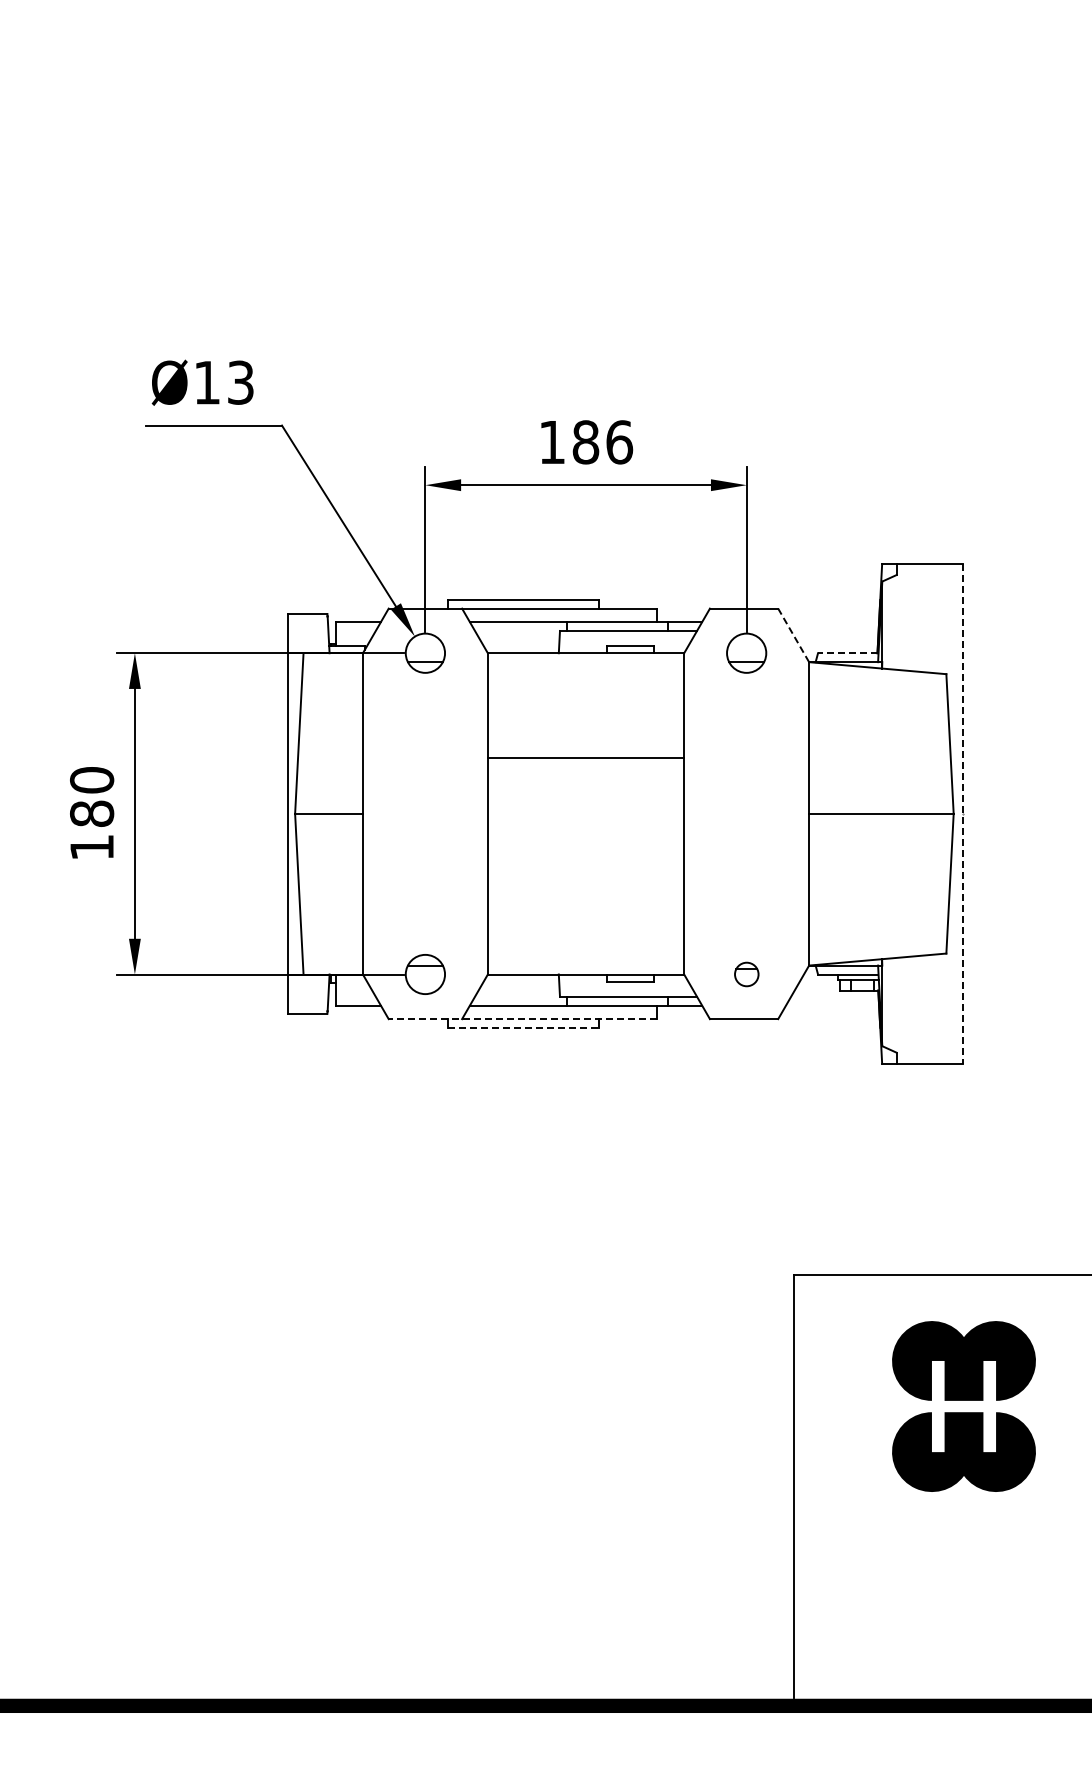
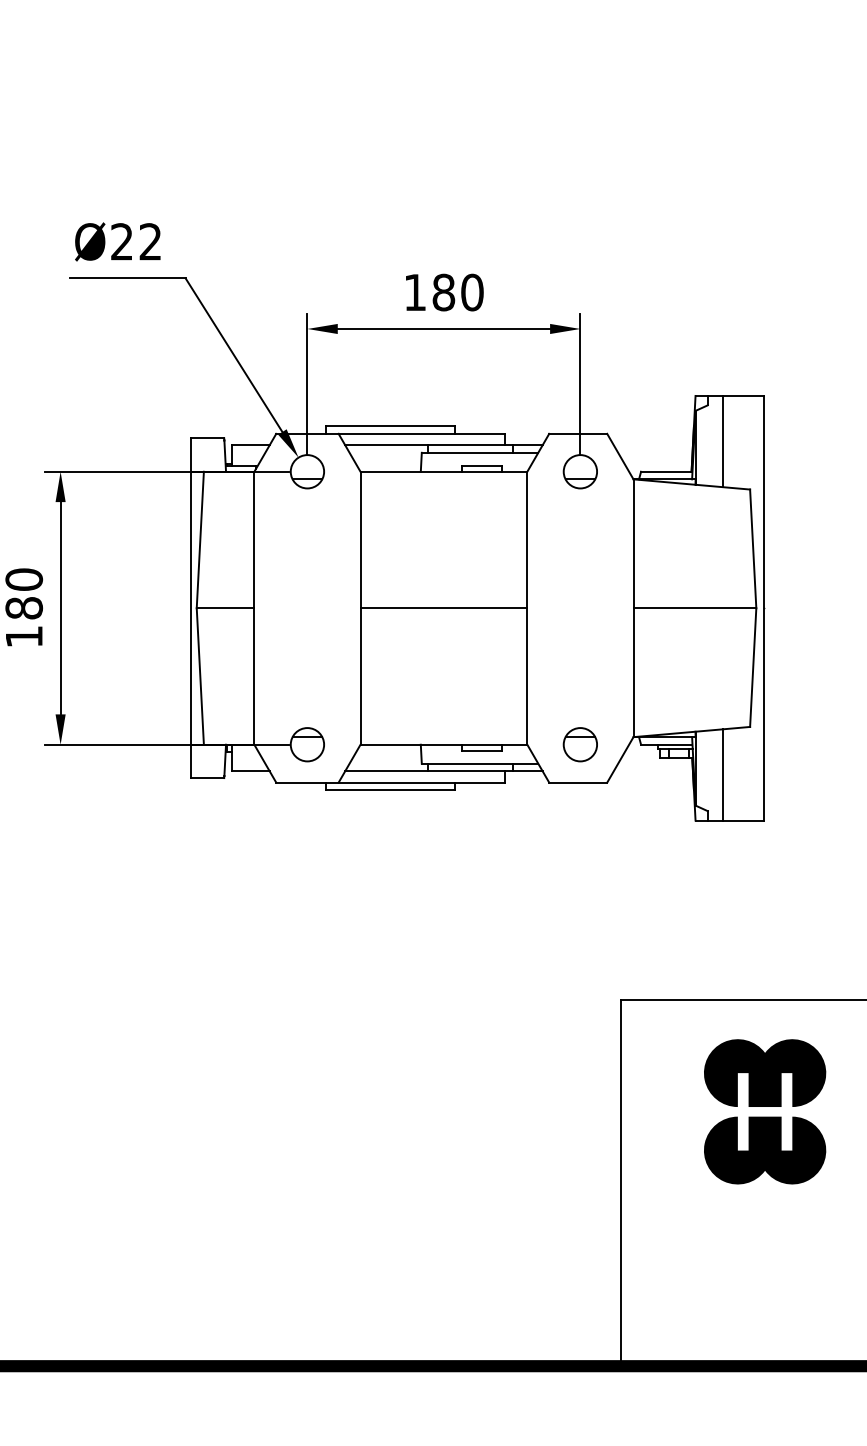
text: (223, 382) -> (135, 241), Ø13 -> Ø22
text: (619, 442) -> (472, 292), 186 -> 180
line: (914, 617) -> (723, 441), added
line: (793, 635) -> (620, 456), dashed -> solid
line: (847, 653) -> (666, 471), dashed -> solid
line: (585, 757) -> (443, 607), moved
line: (962, 813) -> (763, 607), dashed -> solid
part: (746, 974) -> (580, 744), size x1.67
line: (914, 1009) -> (723, 774), added
line: (522, 1019) -> (389, 782), dashed -> solid
line: (523, 1028) -> (390, 790), dashed -> solid

